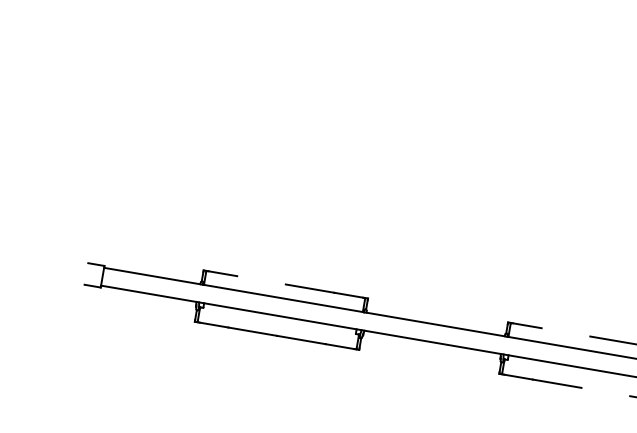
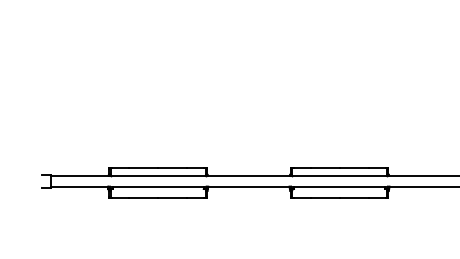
line: (261, 279) -> (143, 167), added
line: (565, 331) -> (324, 167), added
line: (604, 392) -> (353, 198), added

